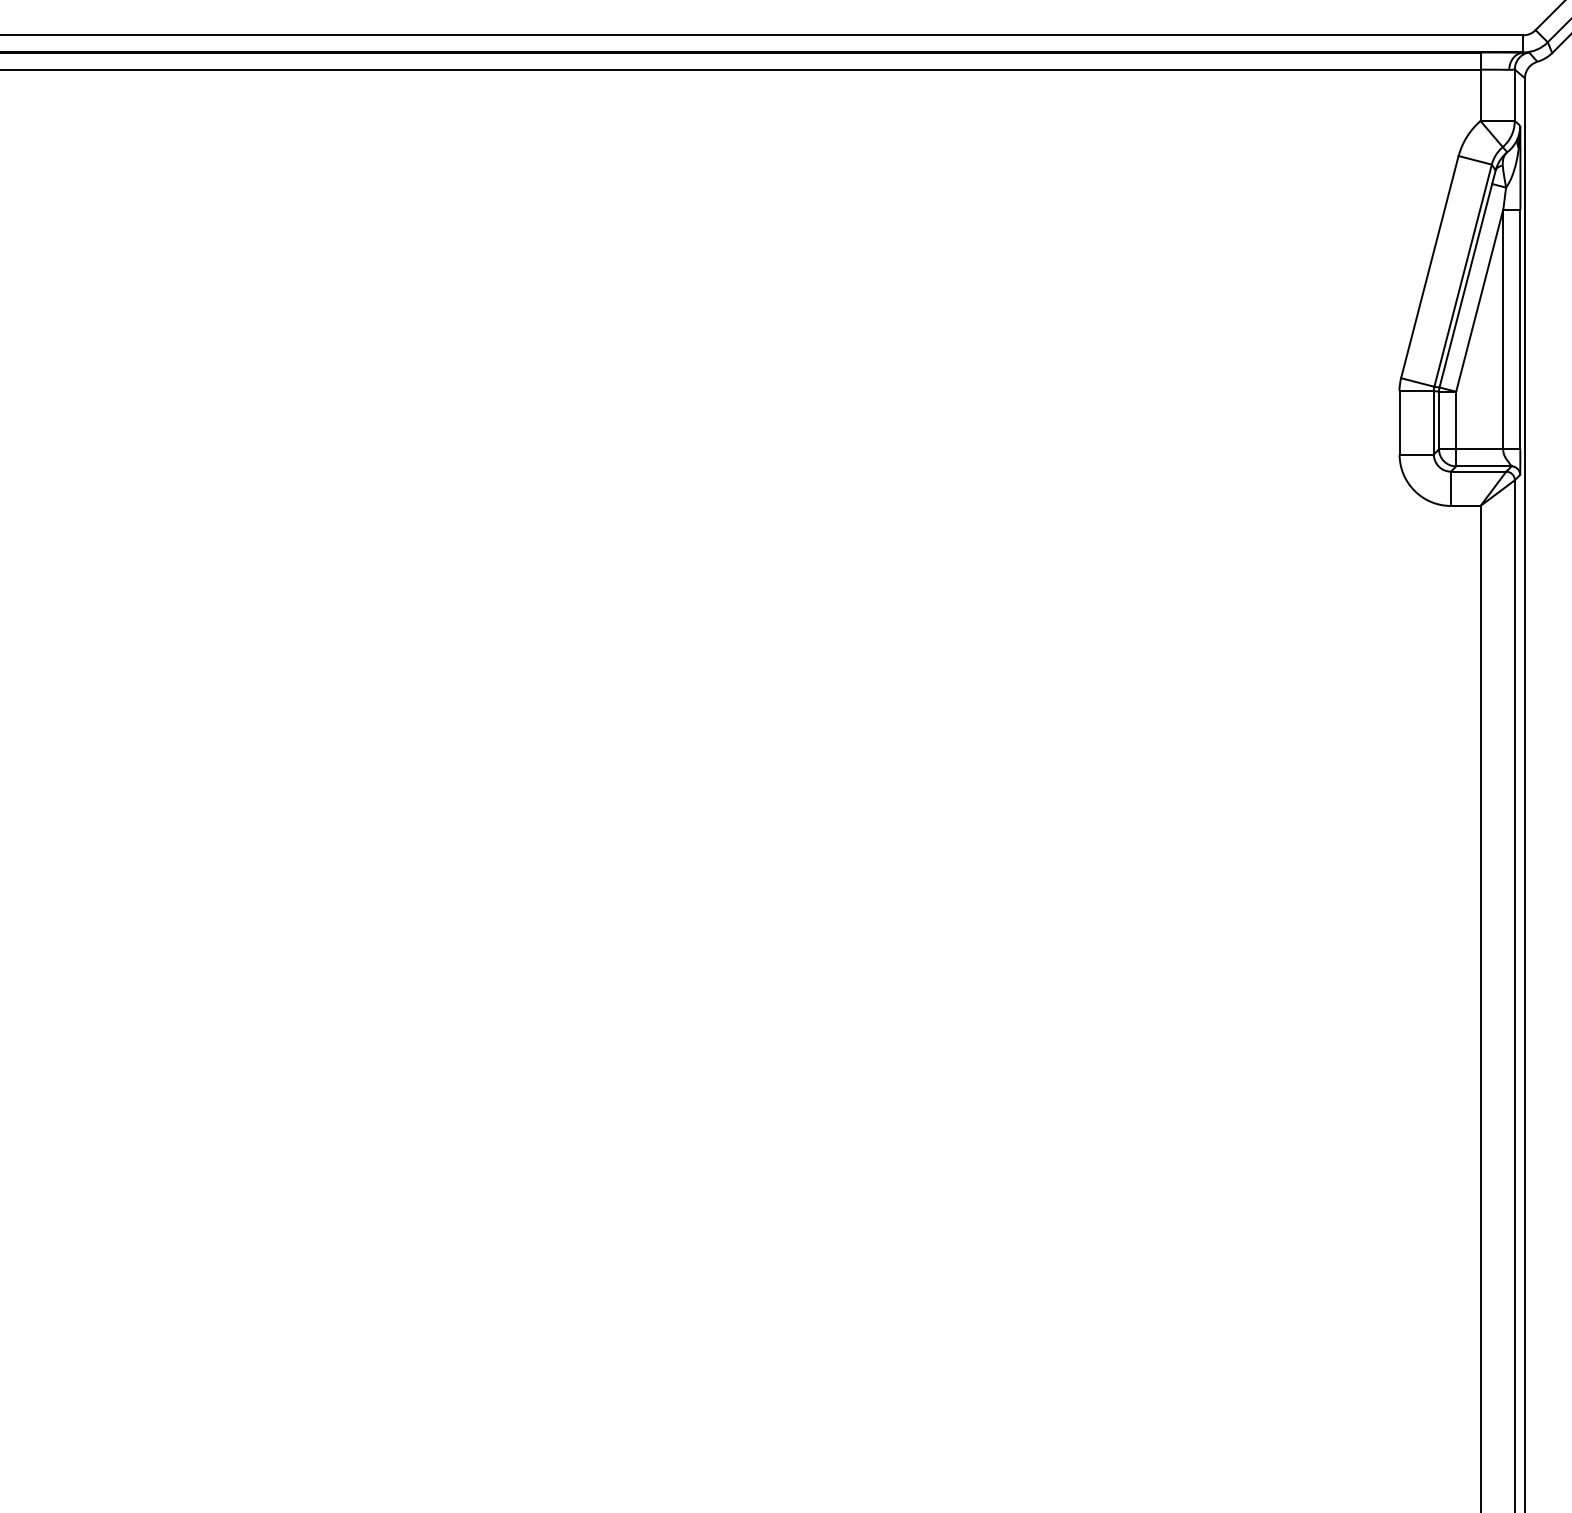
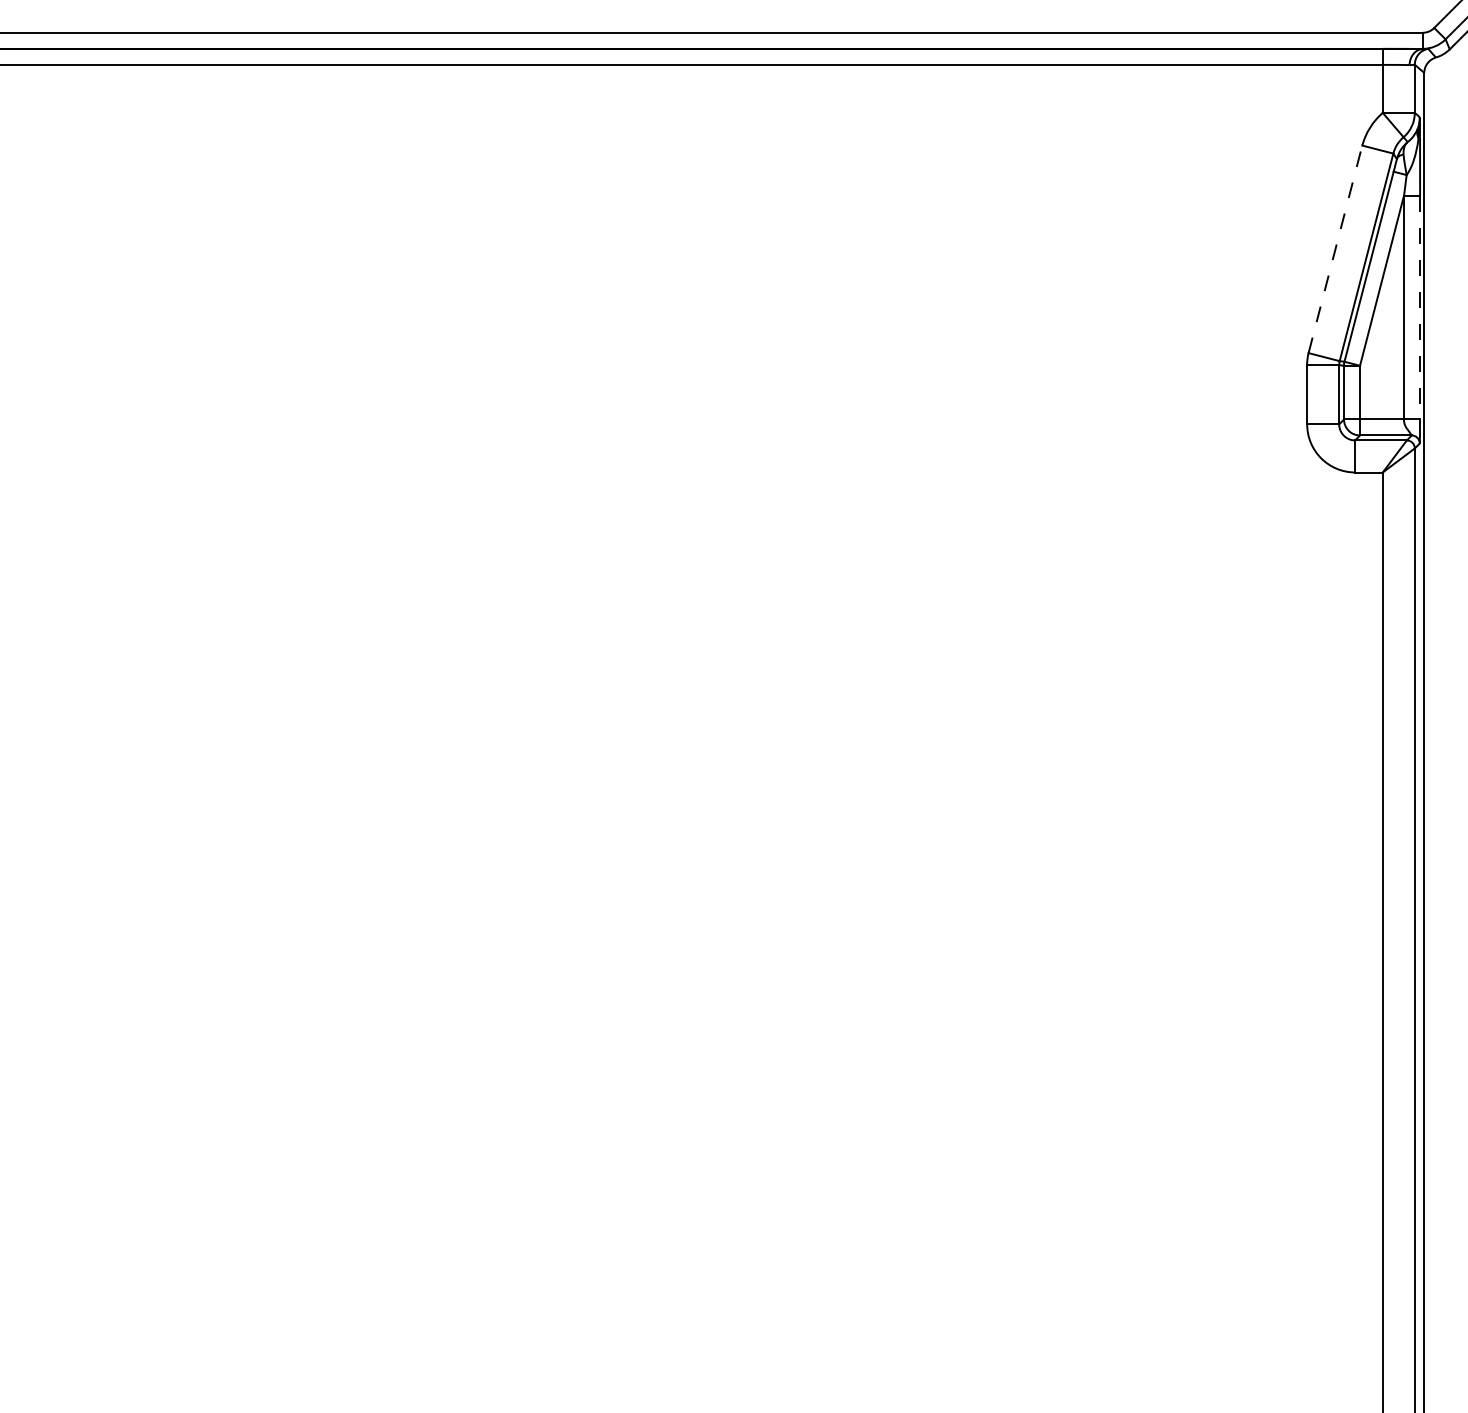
line: (1429, 266) -> (1335, 248), solid -> dashed
line: (1519, 329) -> (1419, 307), solid -> dashed

